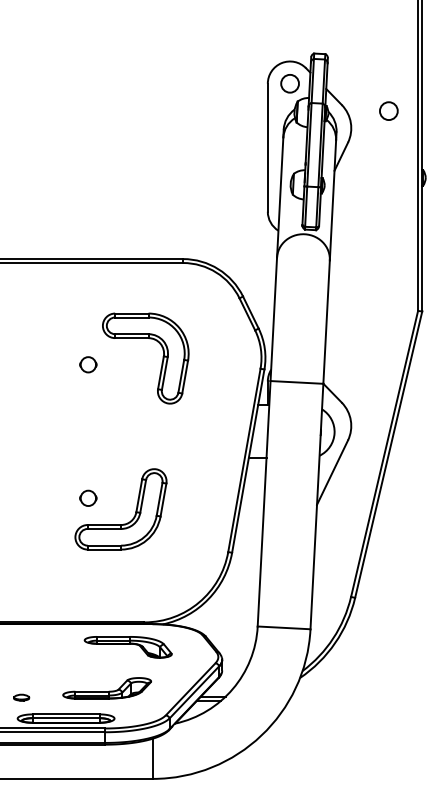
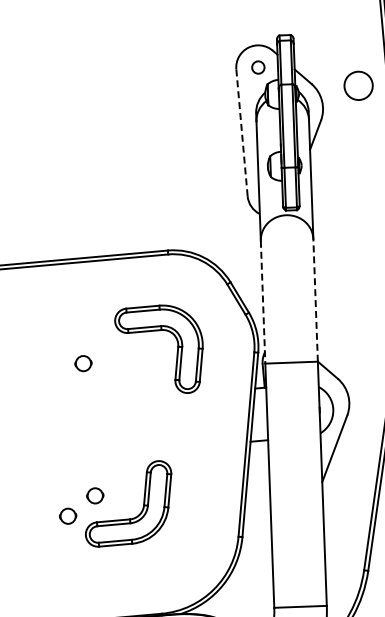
circle: (289, 83) -> (257, 67), size x0.7
circle: (388, 111) -> (358, 86), size x1.6
line: (267, 147) -> (241, 132), solid -> dashed
line: (273, 319) -> (262, 302), solid -> dashed
line: (326, 322) -> (315, 300), solid -> dashed
part: (161, 362) -> (176, 353), moved
part: (59, 515) -> (68, 515), added

